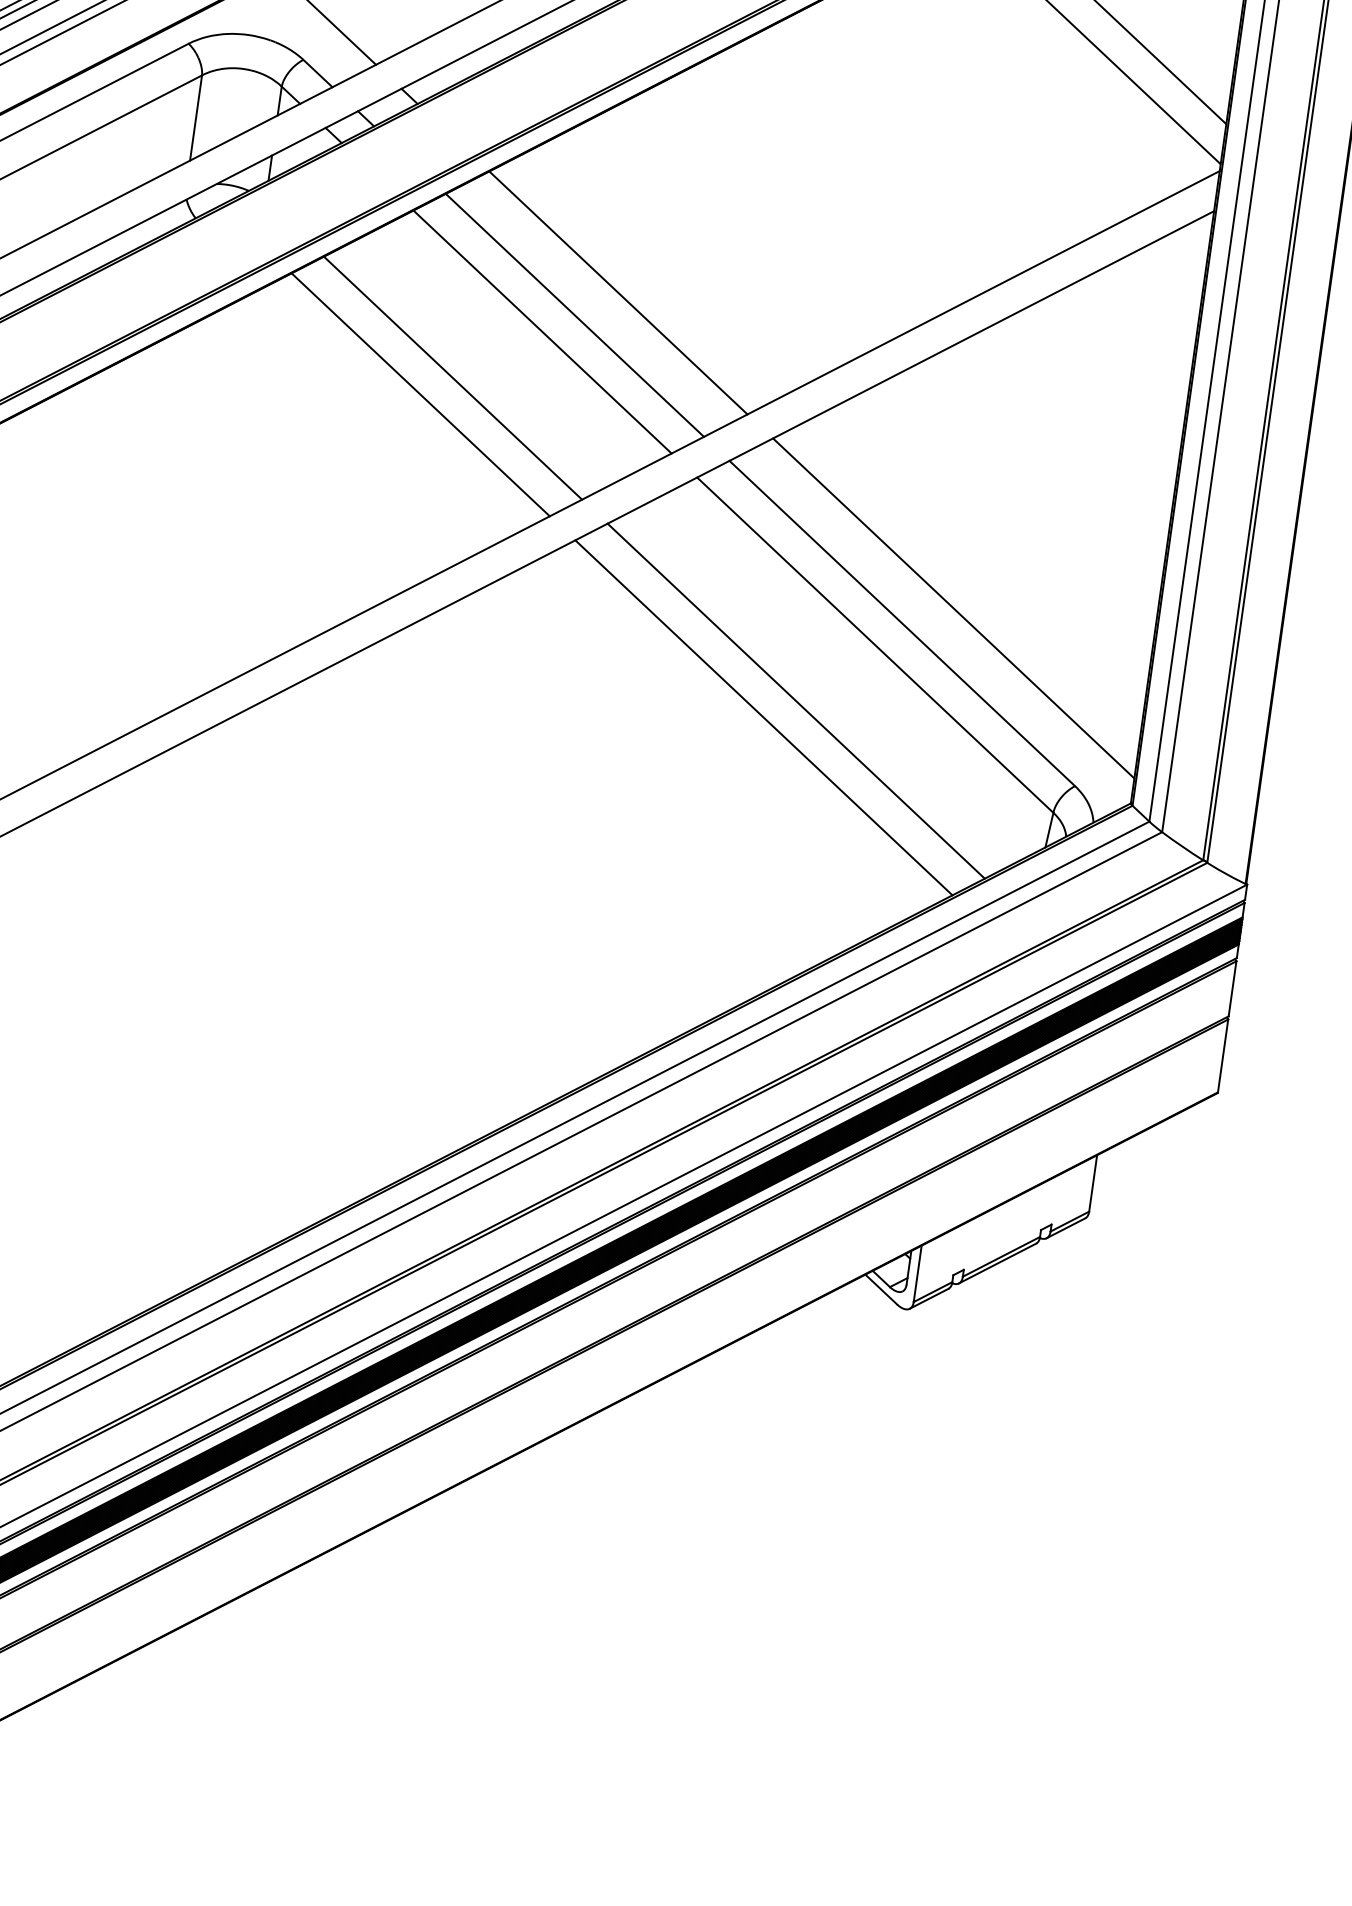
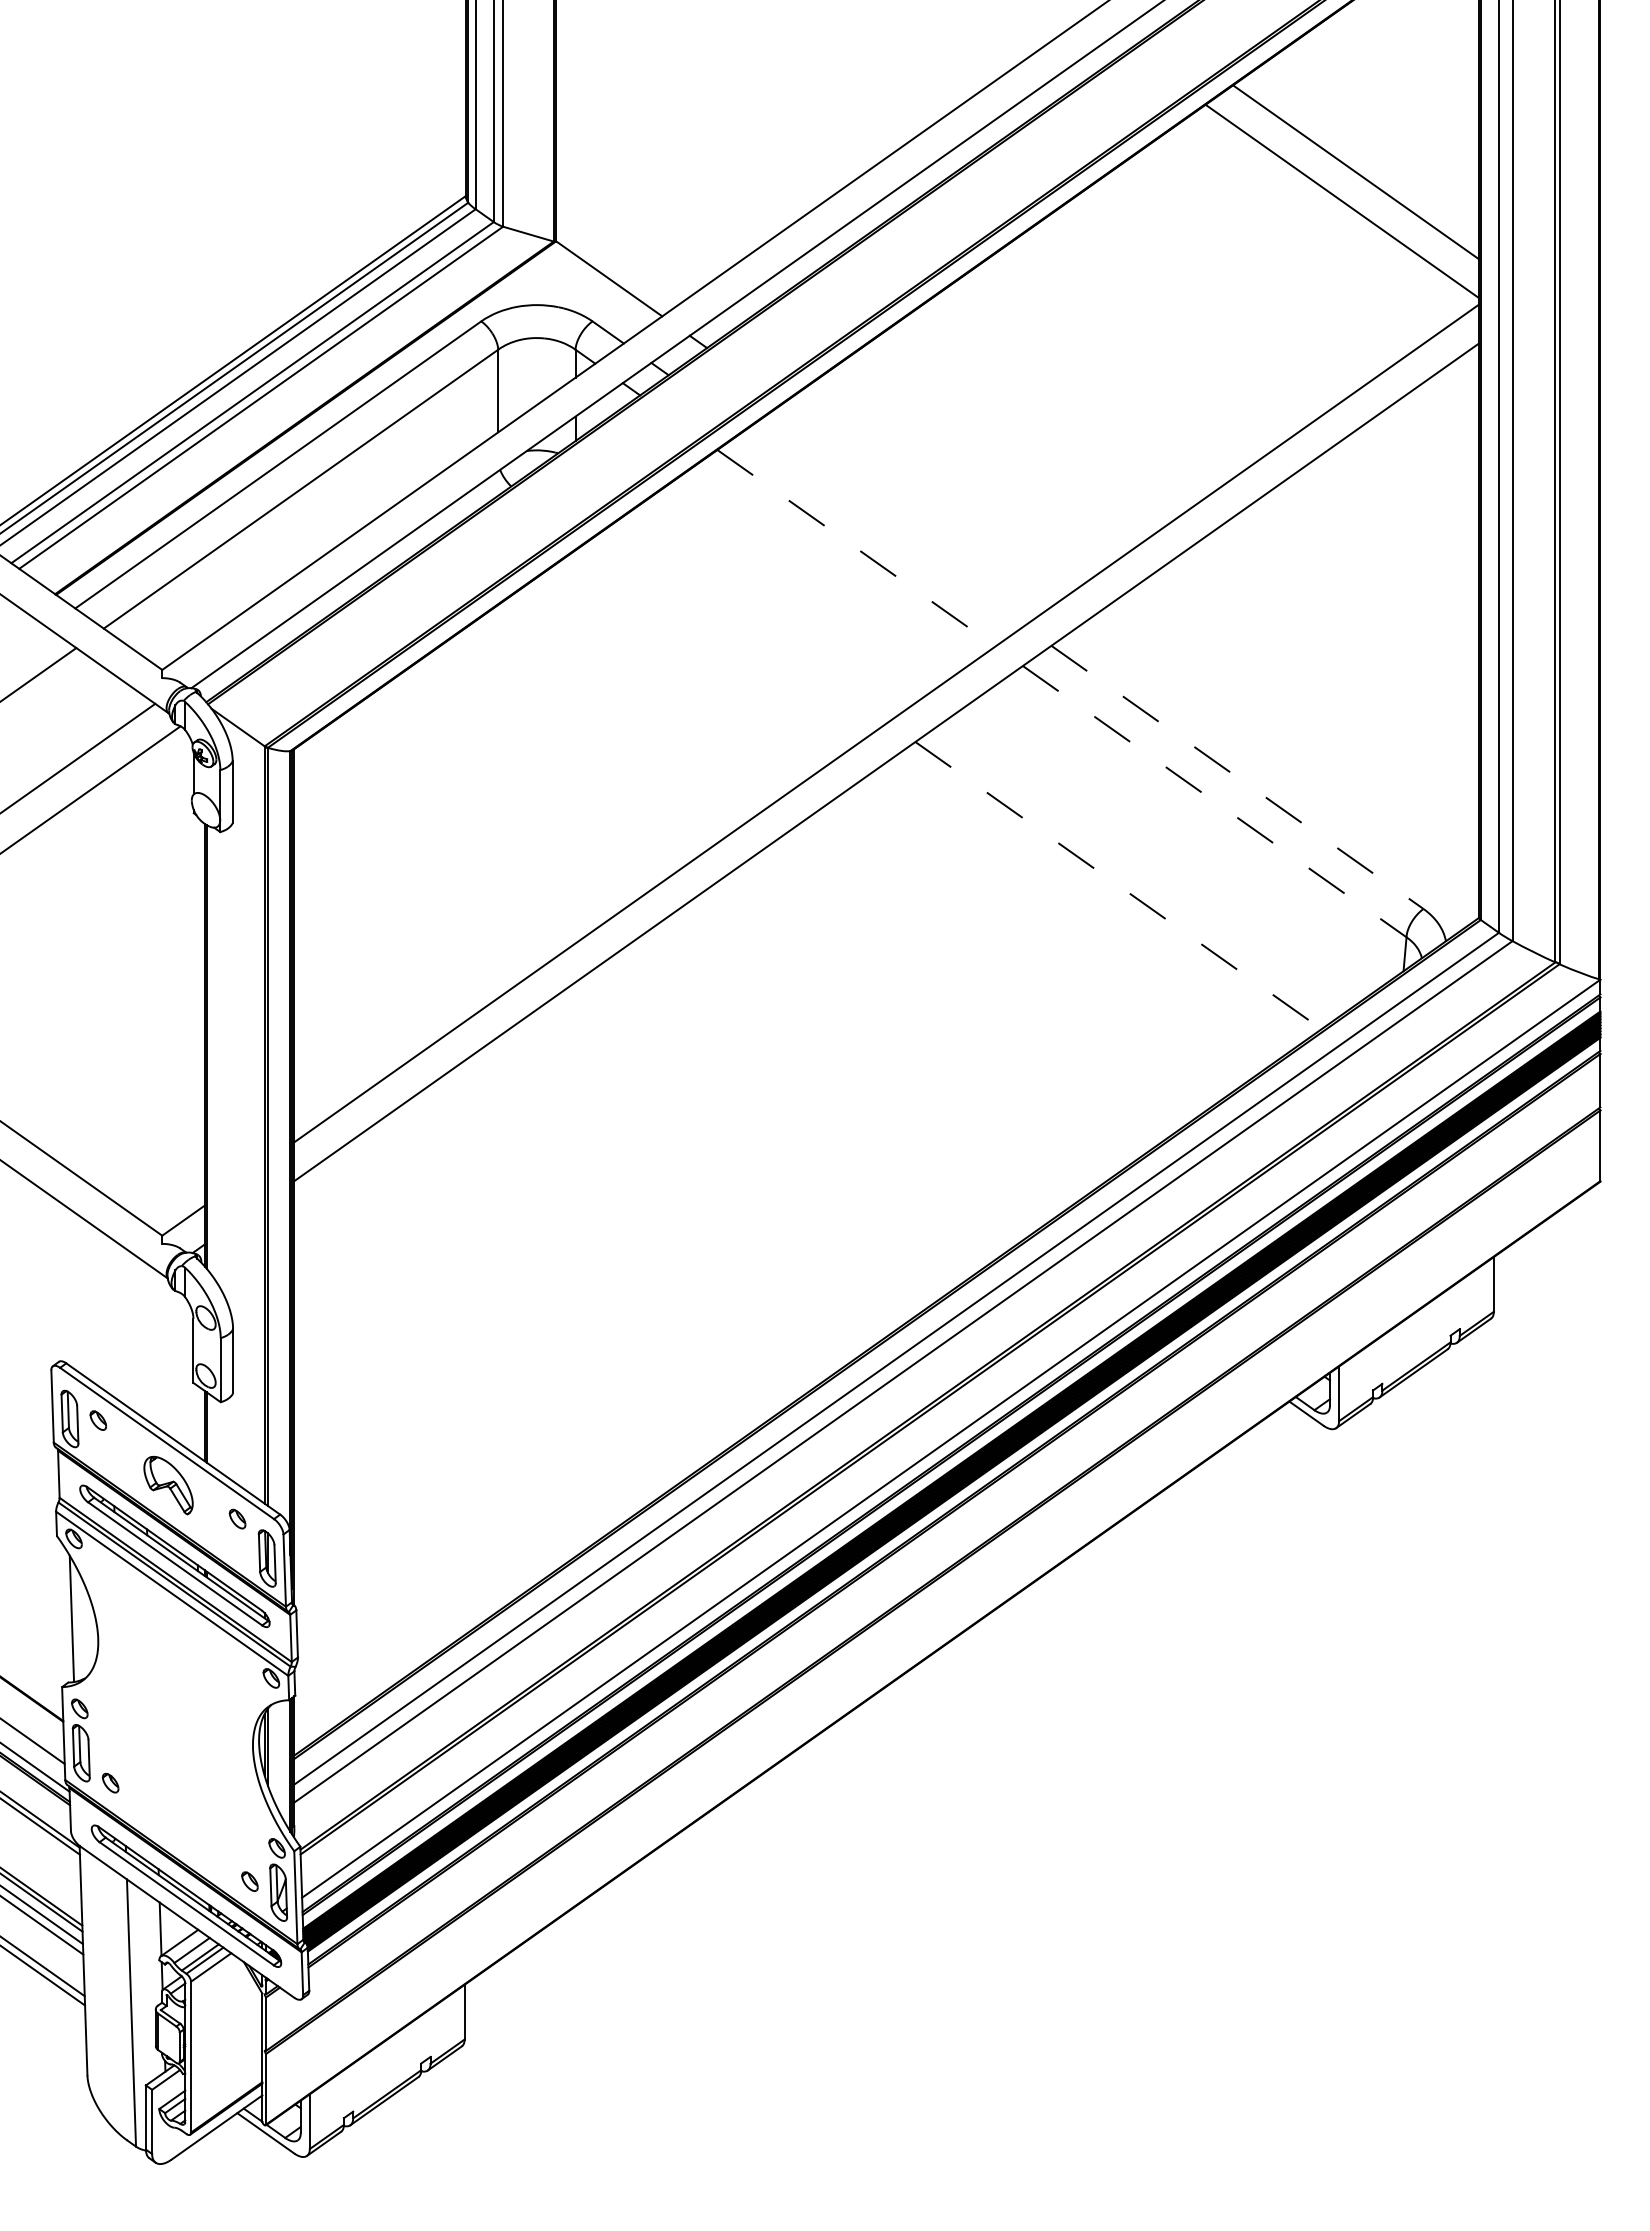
line: (618, 292) -> (923, 500), removed
line: (574, 314) -> (884, 527), removed
line: (542, 332) -> (856, 548), solid -> dashed
line: (453, 377) -> (777, 603), removed
line: (420, 393) -> (748, 623), removed
line: (952, 607) -> (1283, 755), removed
line: (902, 623) -> (1237, 777), solid -> dashed
line: (875, 645) -> (1214, 801), solid -> dashed
line: (795, 701) -> (1146, 865), removed
line: (763, 717) -> (1118, 885), solid -> dashed

